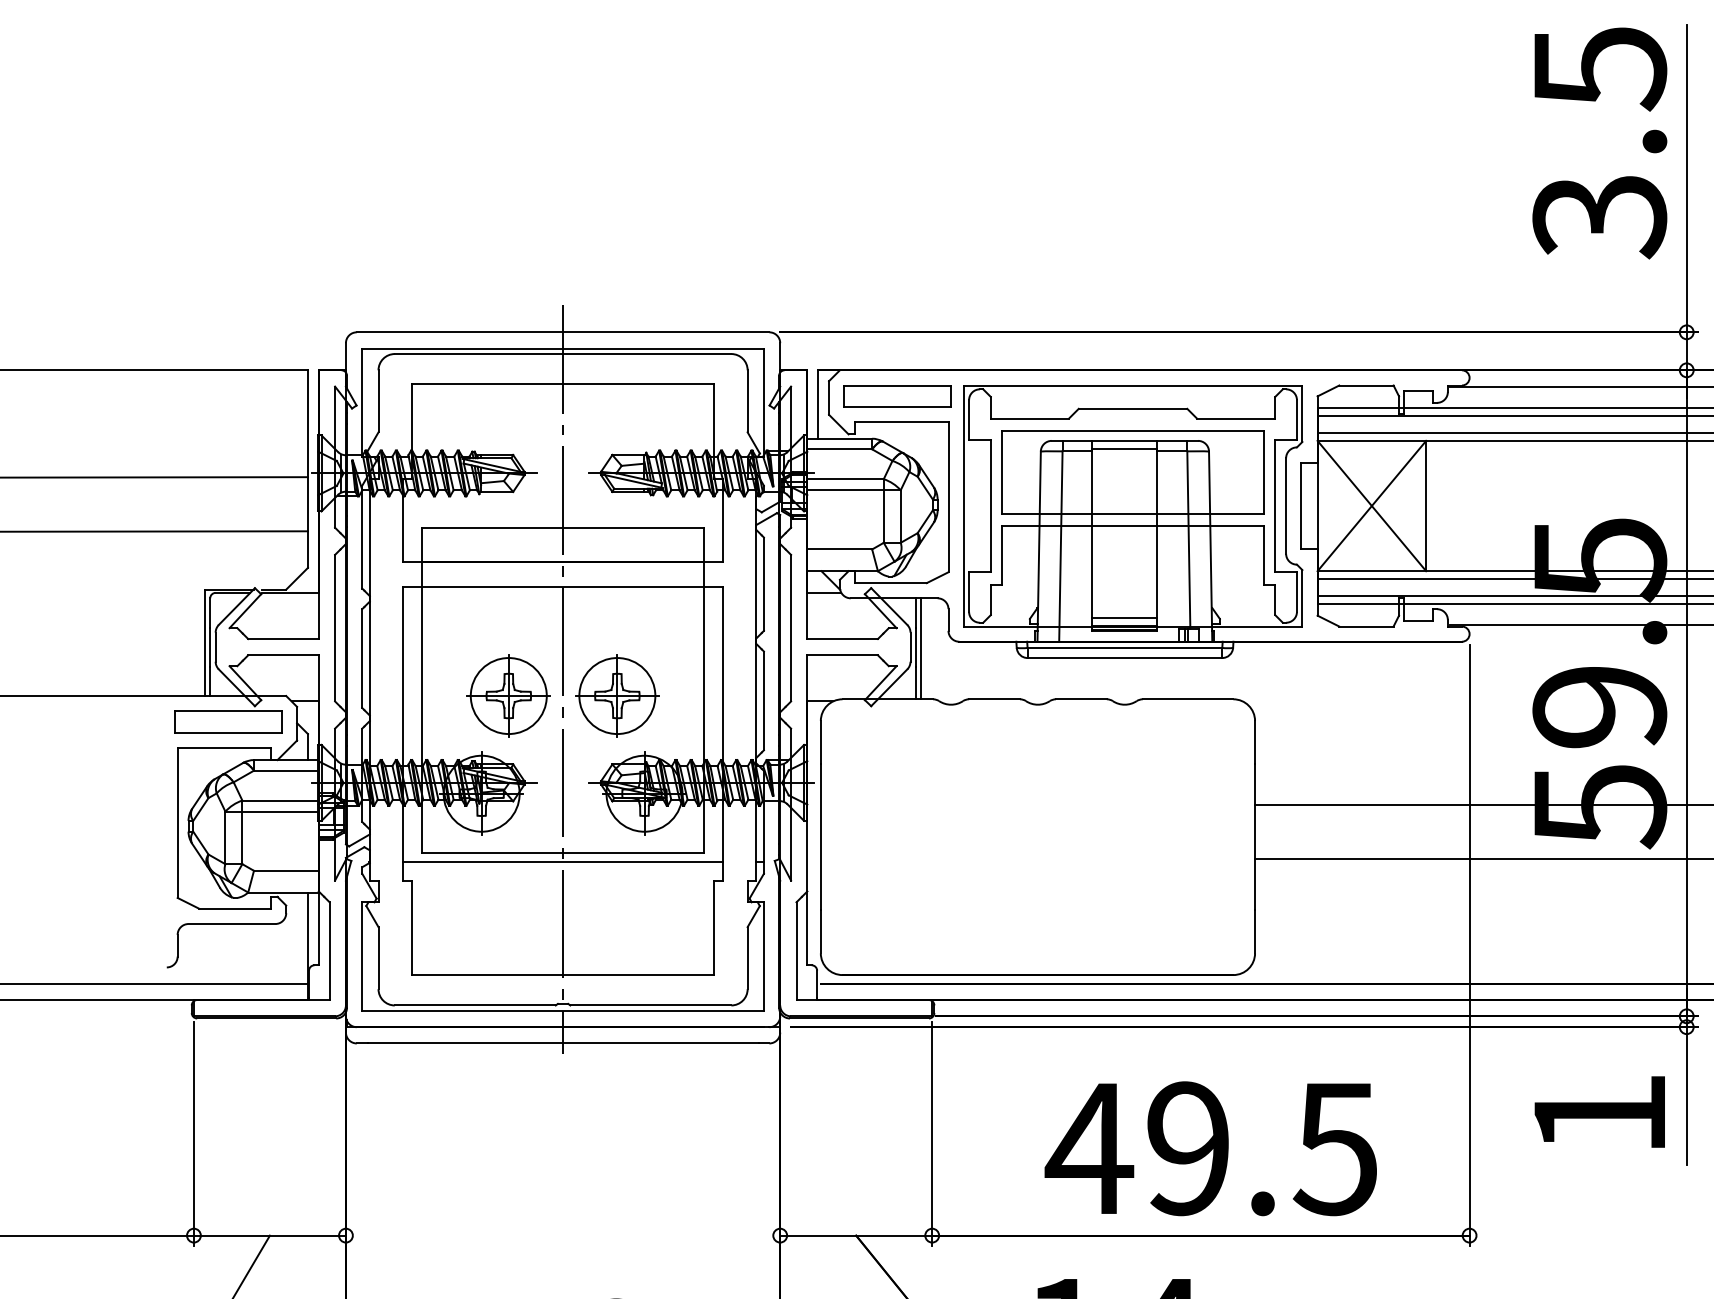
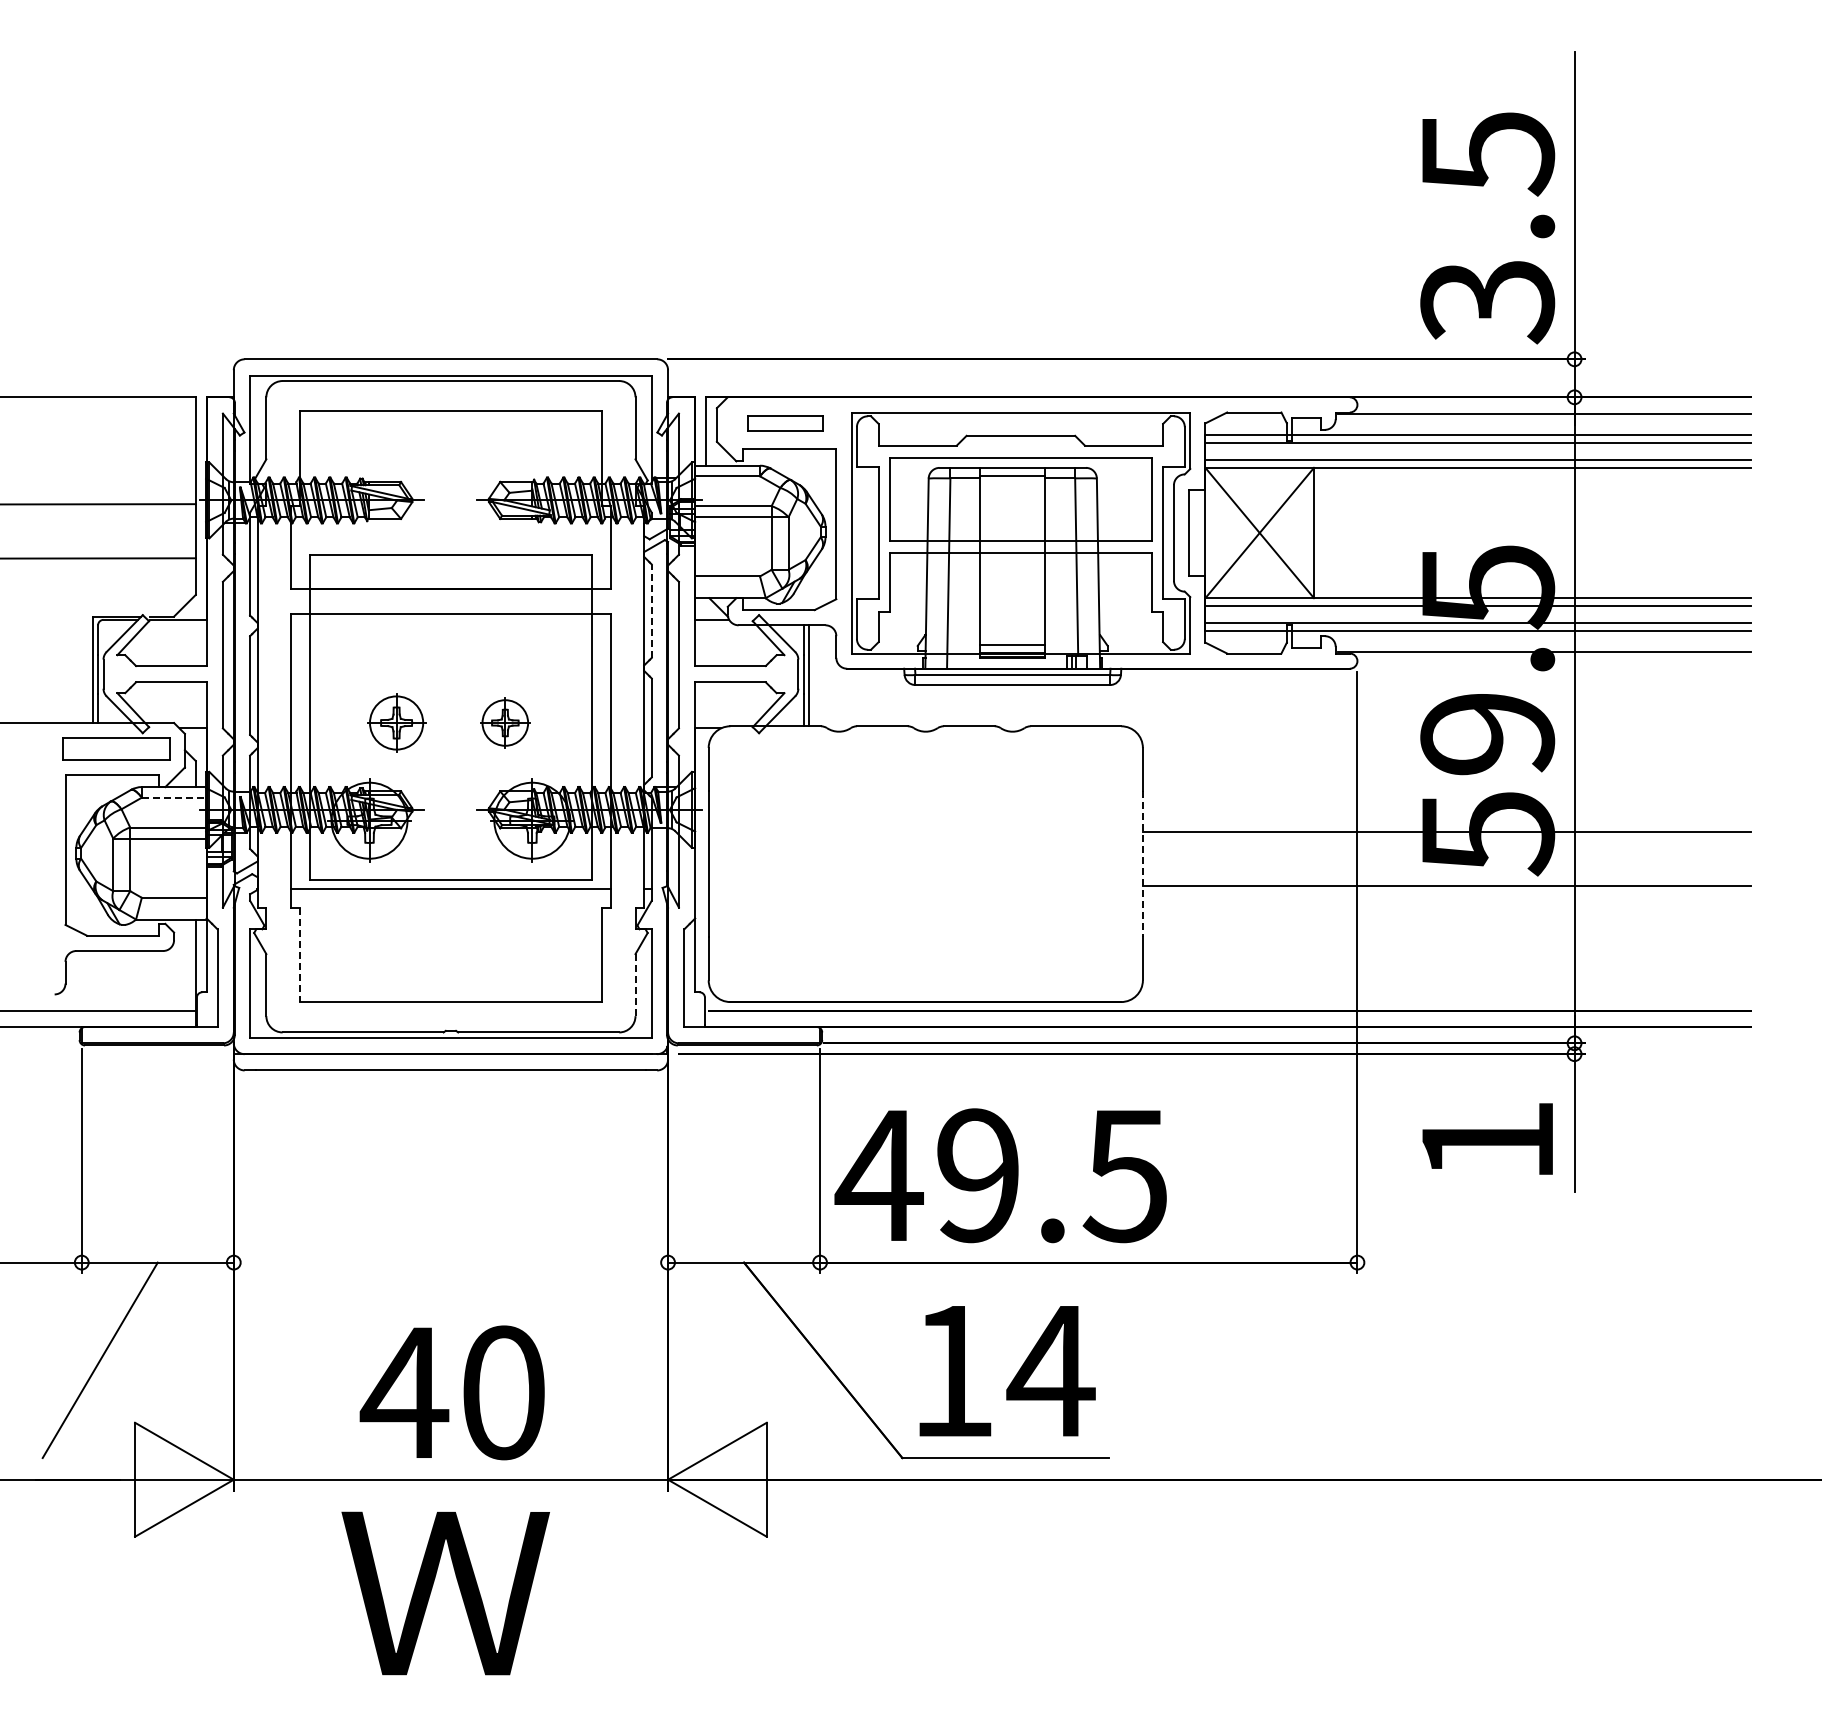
text: (1599, 143) -> (1487, 228), moved
part: (897, 396) -> (785, 423), size x0.7
line: (763, 584) -> (651, 611), solid -> dashed
line: (562, 679) -> (450, 706), removed
part: (508, 695) -> (396, 722), size x0.7
part: (617, 695) -> (505, 722), size x0.6
line: (286, 770) -> (174, 797), solid -> dashed
line: (1254, 837) -> (1142, 864), solid -> dashed
line: (412, 928) -> (300, 955), solid -> dashed
line: (747, 957) -> (635, 984), solid -> dashed
text: (1210, 1148) -> (1000, 1175), moved

